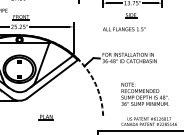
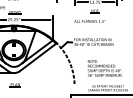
part: (45, 117) -> (14, 85), moved

